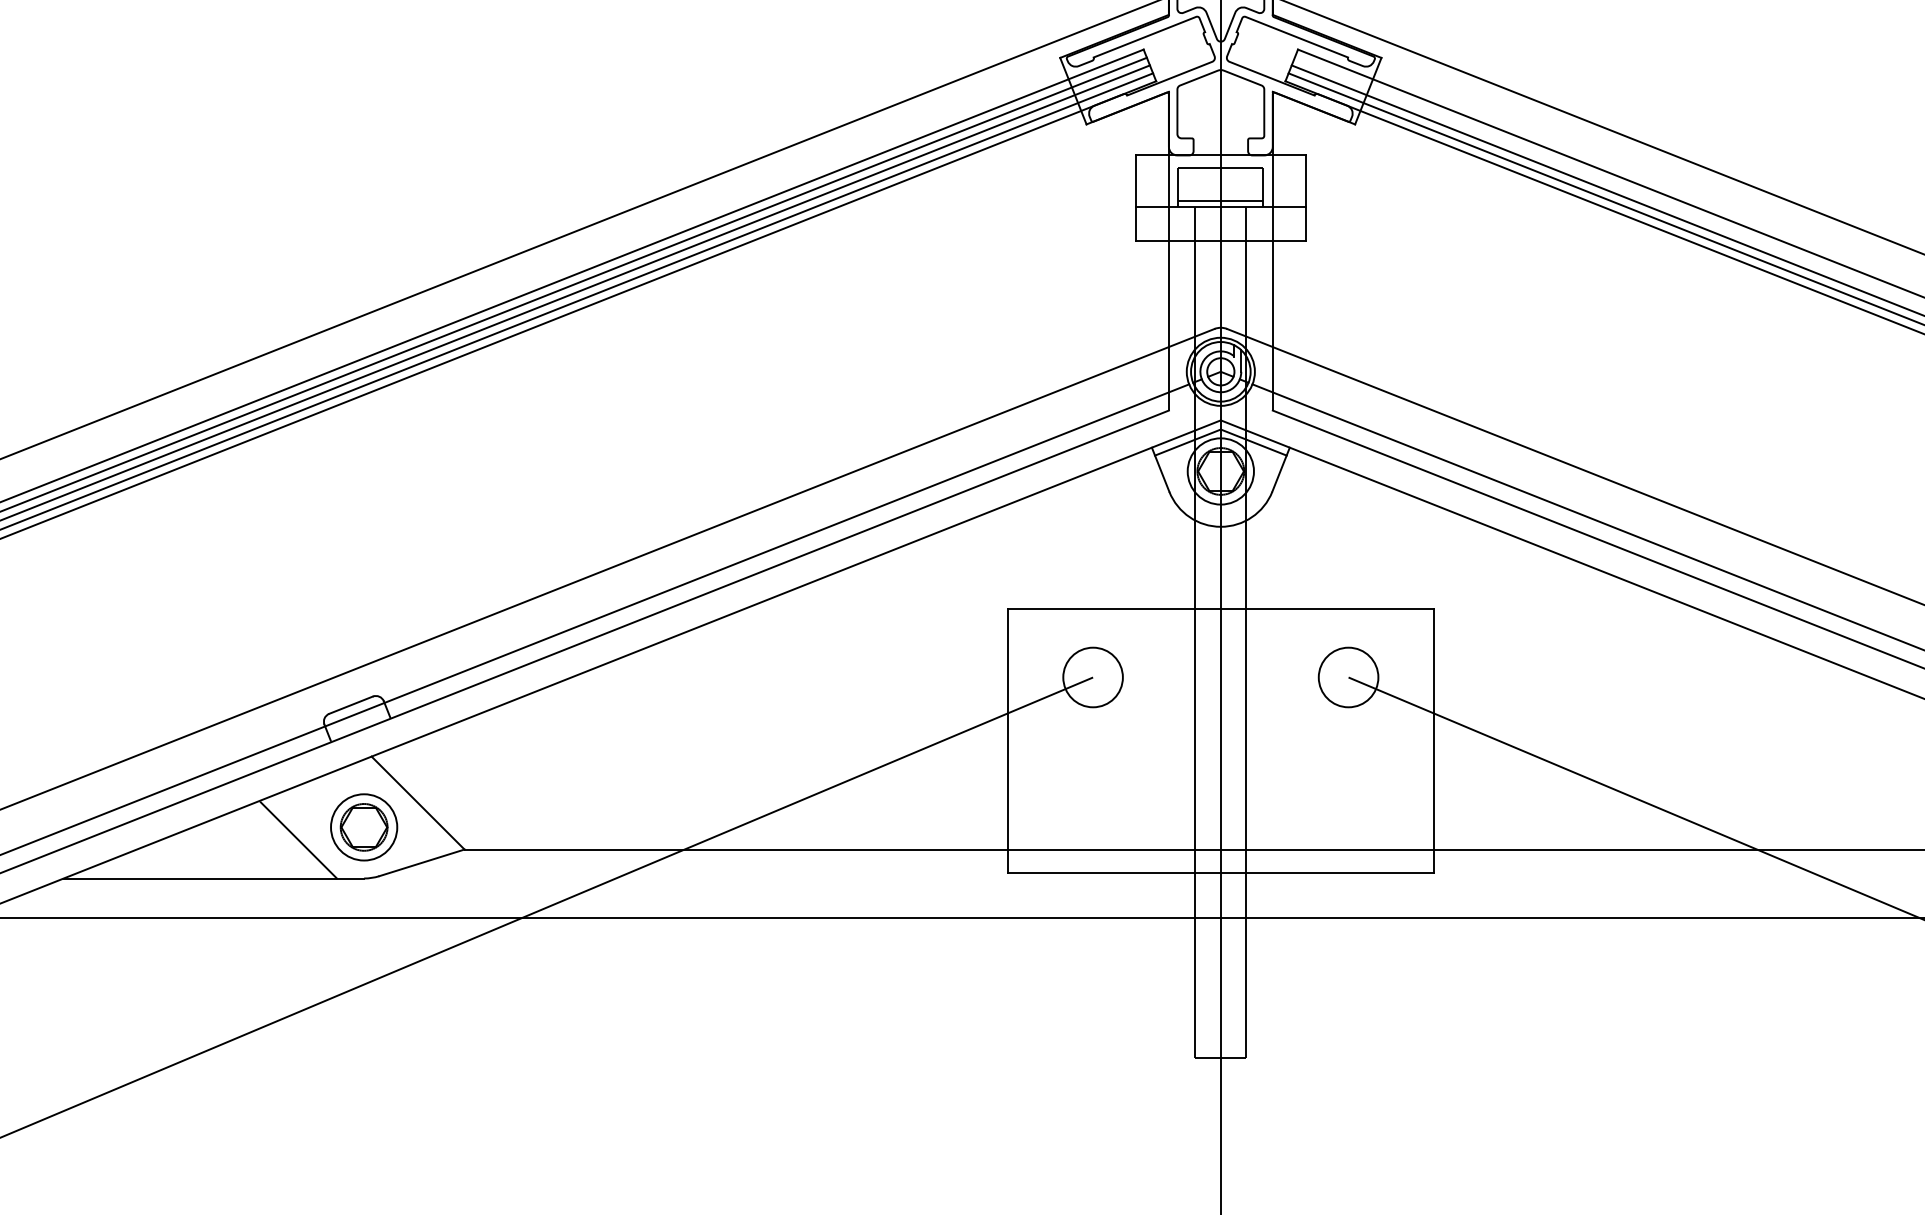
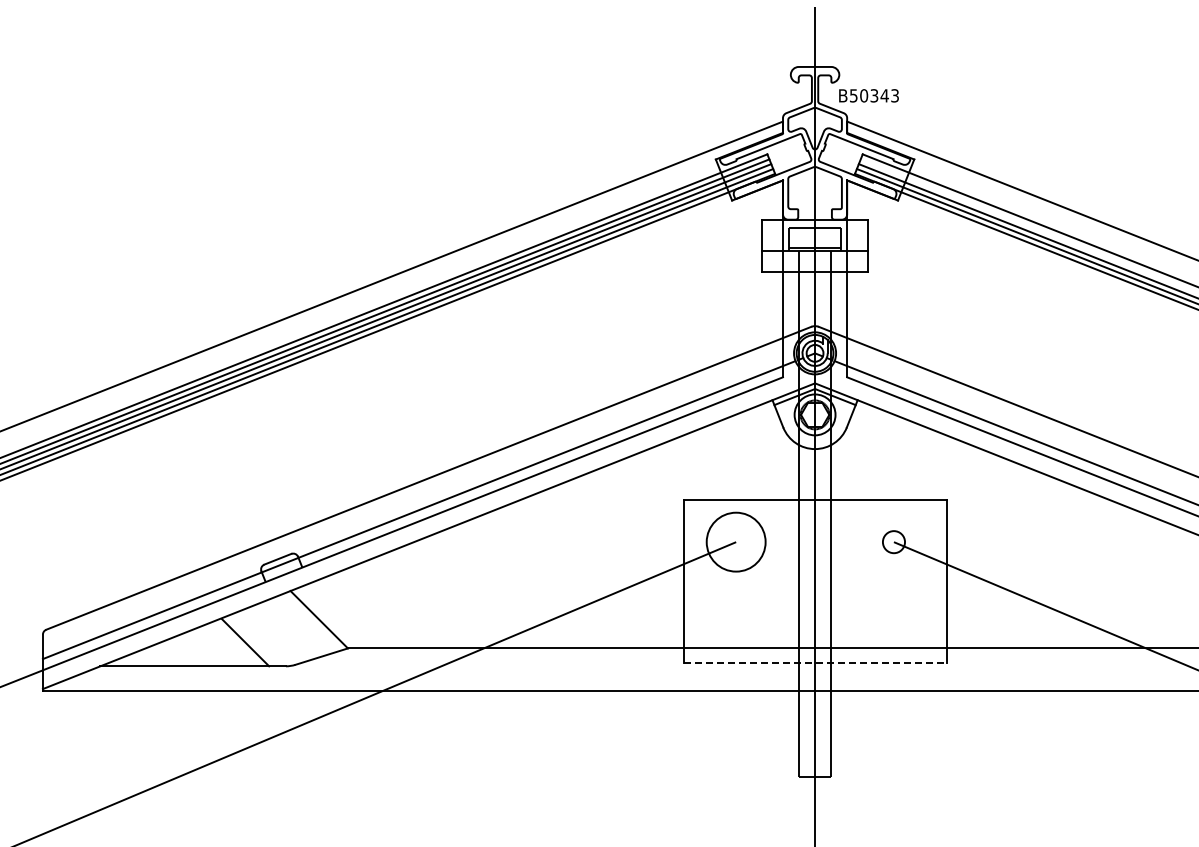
circle: (1092, 676) -> (735, 541), size x1.6
circle: (1347, 676) -> (893, 541), size x0.6
part: (363, 827) -> (285, 634), removed
line: (1221, 873) -> (815, 663), solid -> dashed

